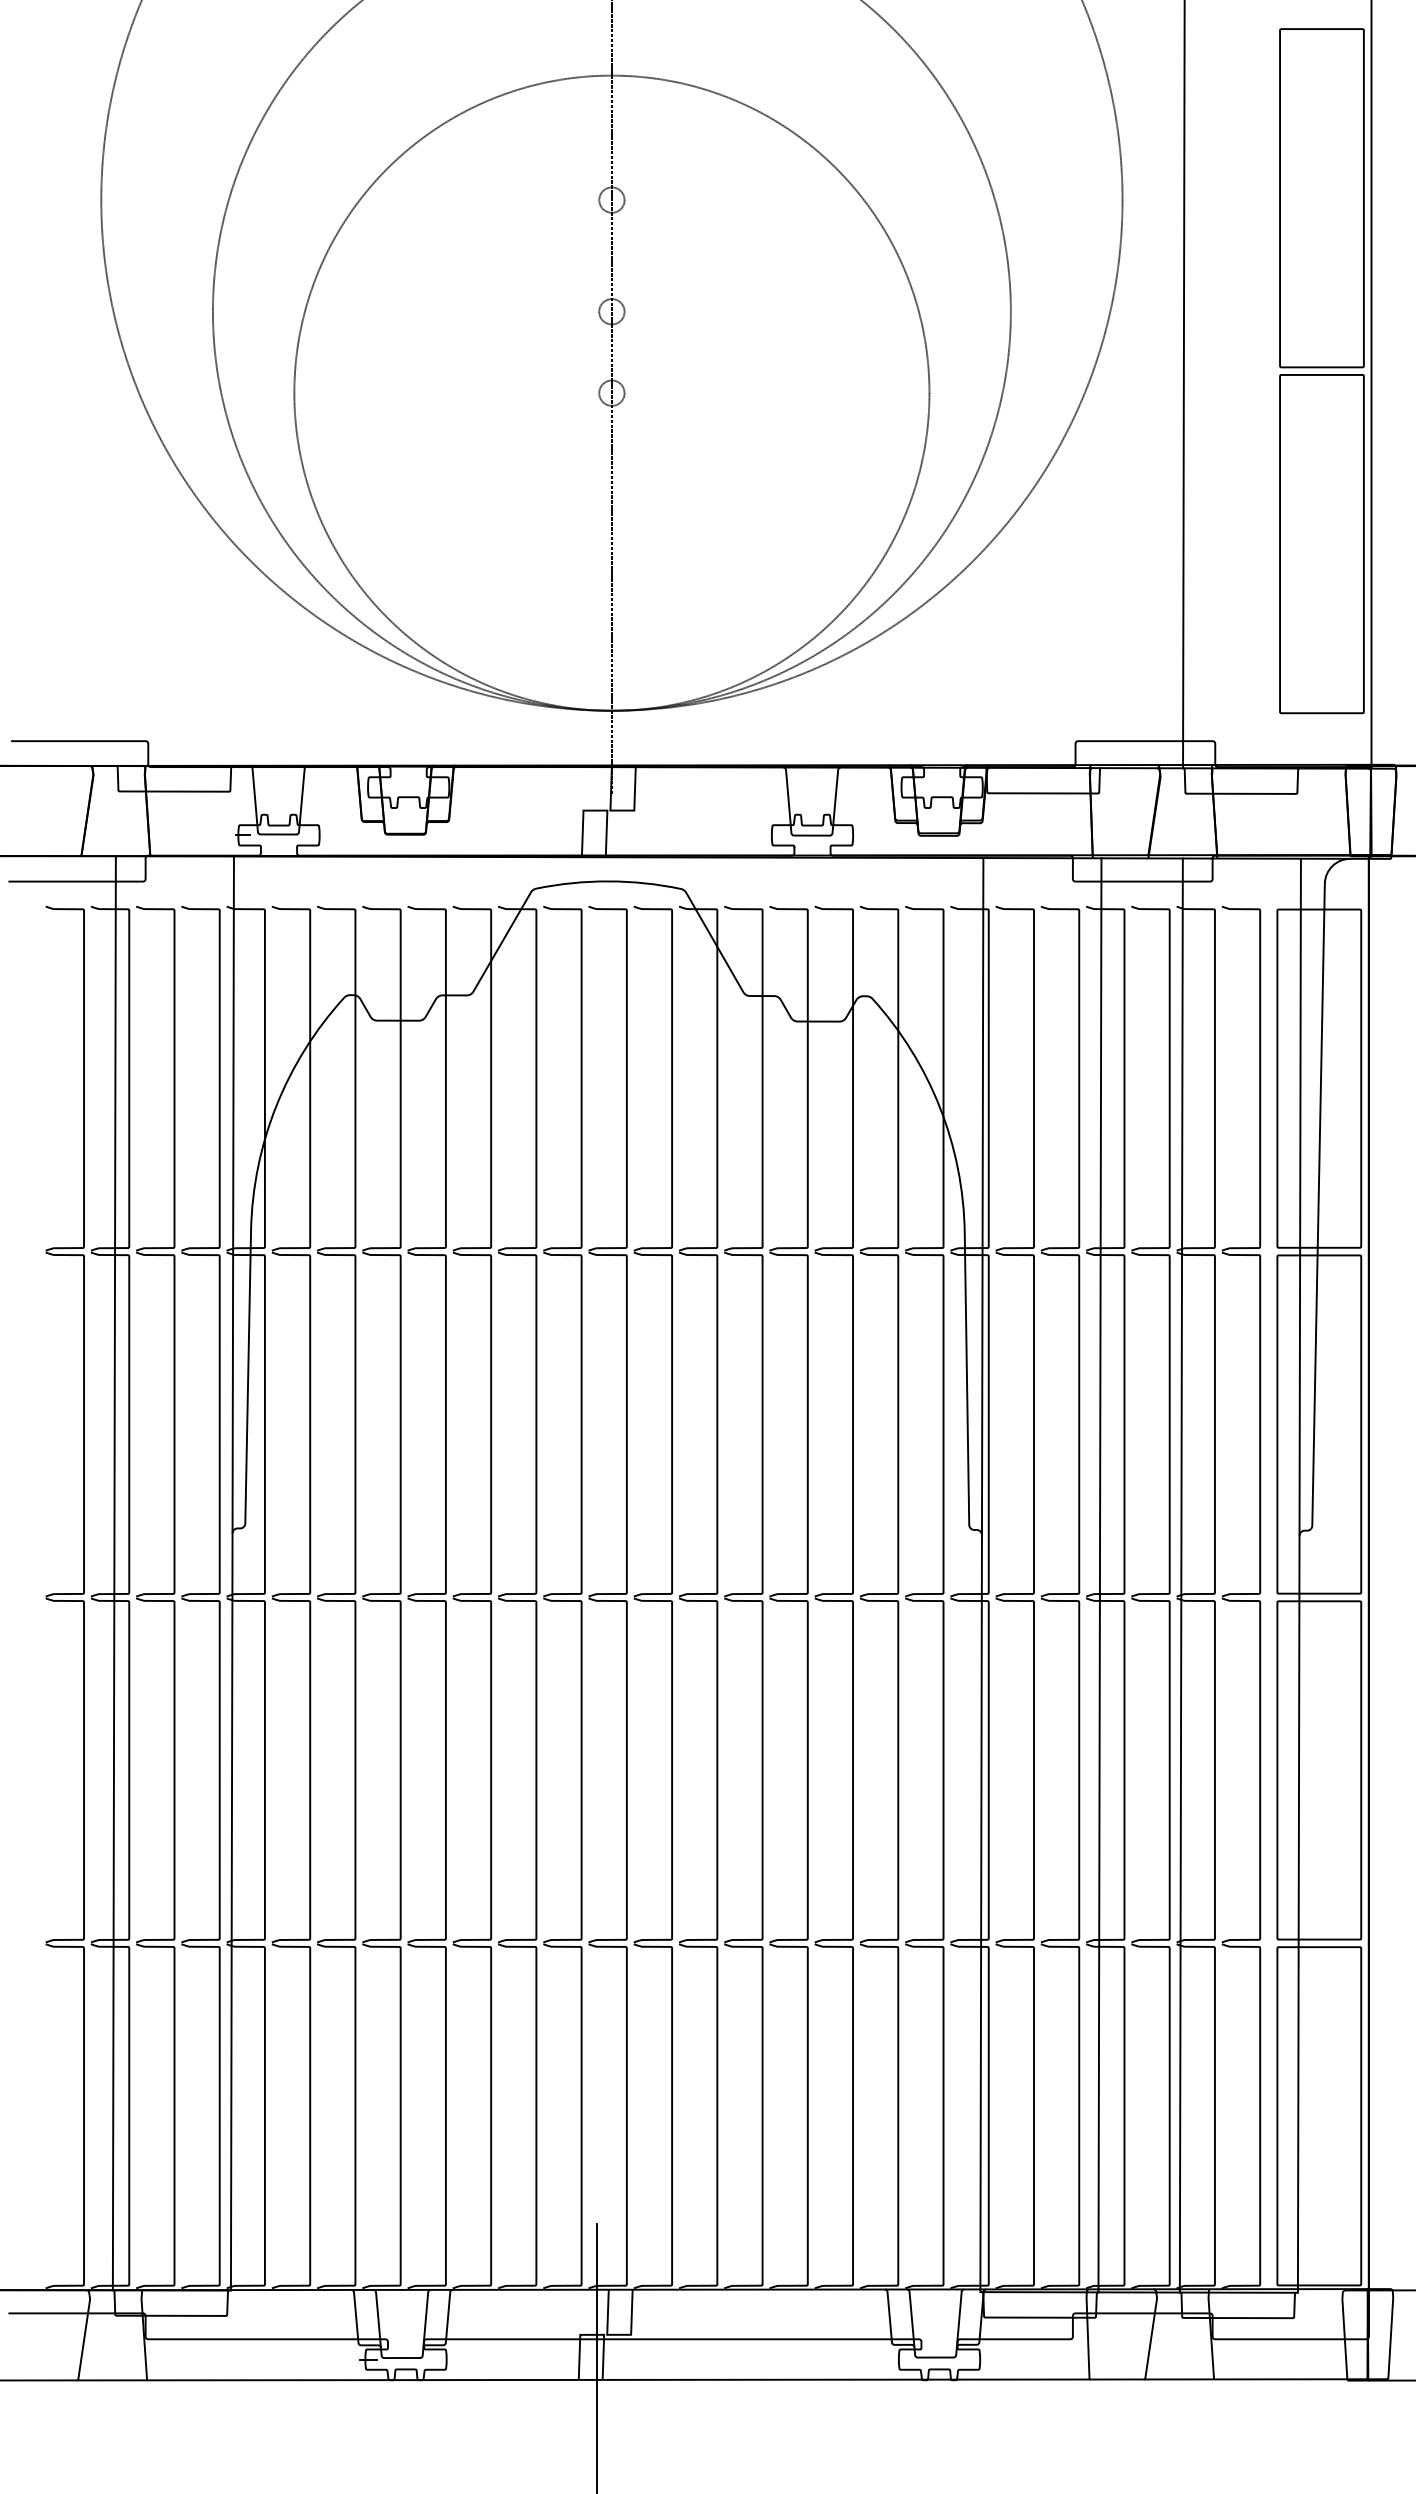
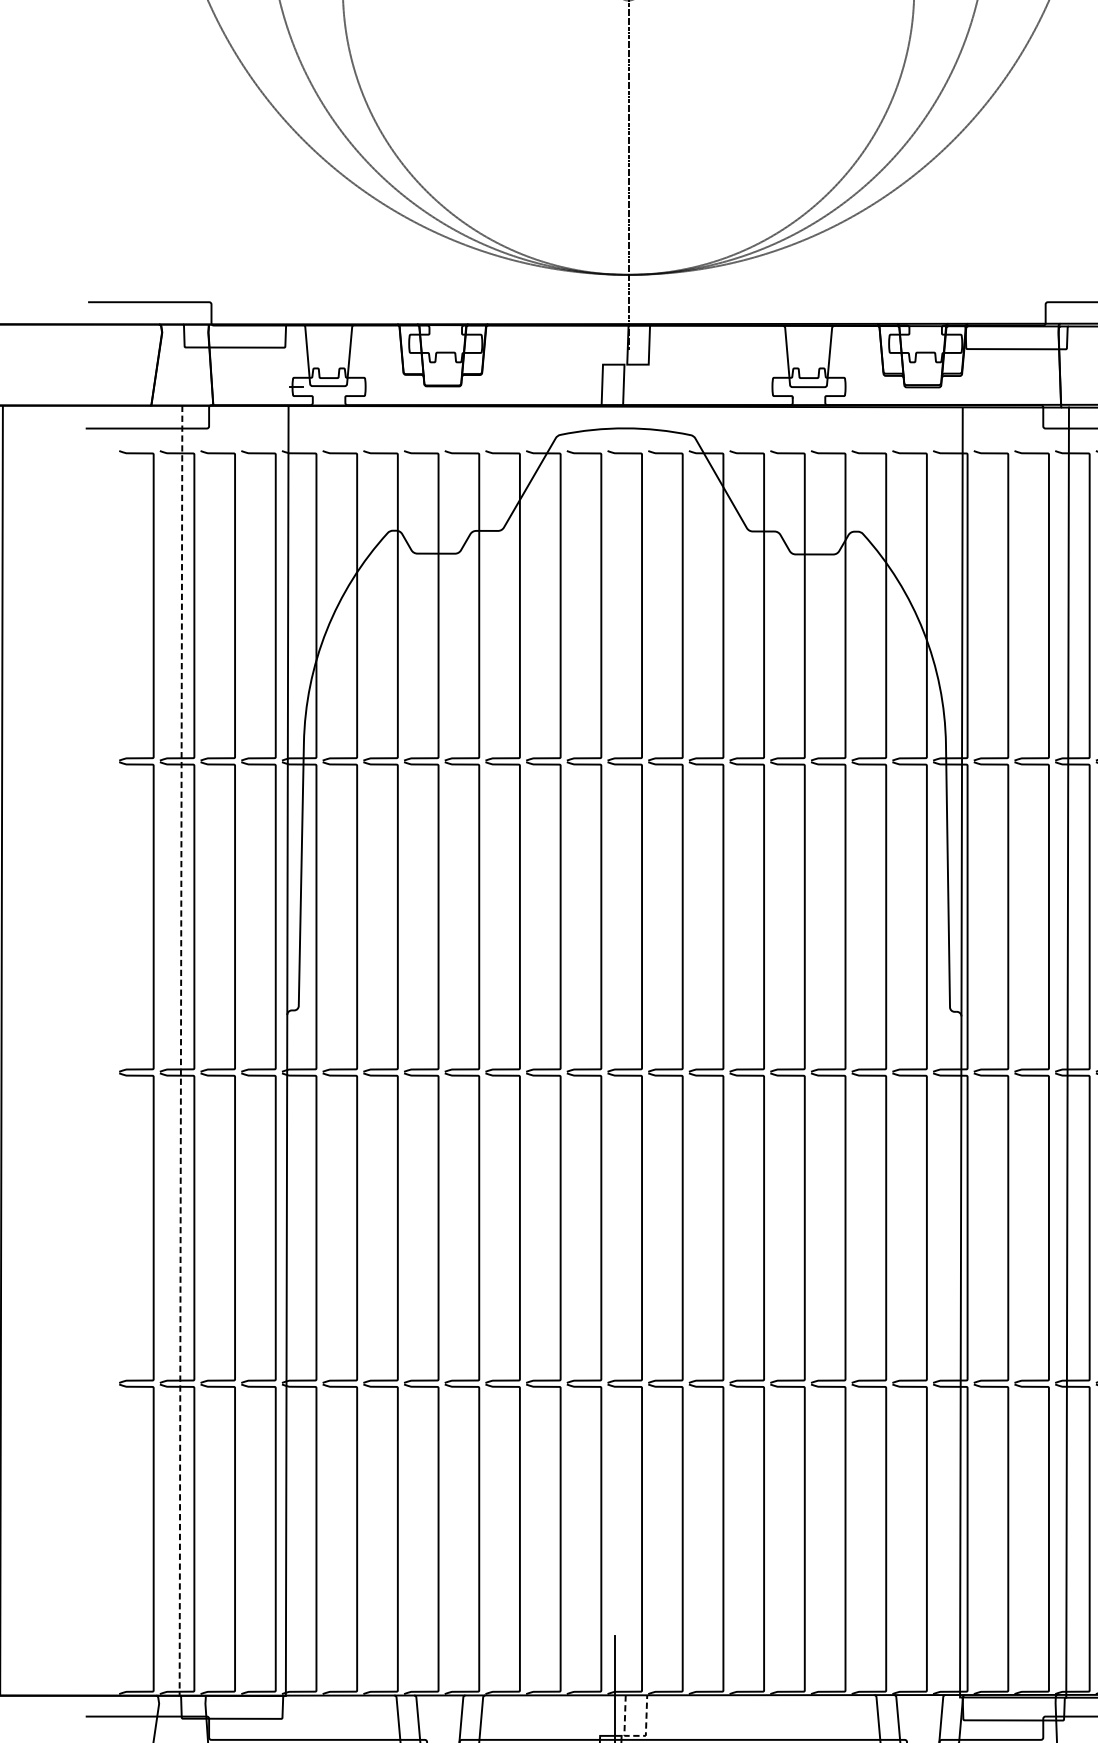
line: (114, 1573) -> (181, 1050), solid -> dashed
line: (619, 2334) -> (635, 1735), solid -> dashed

